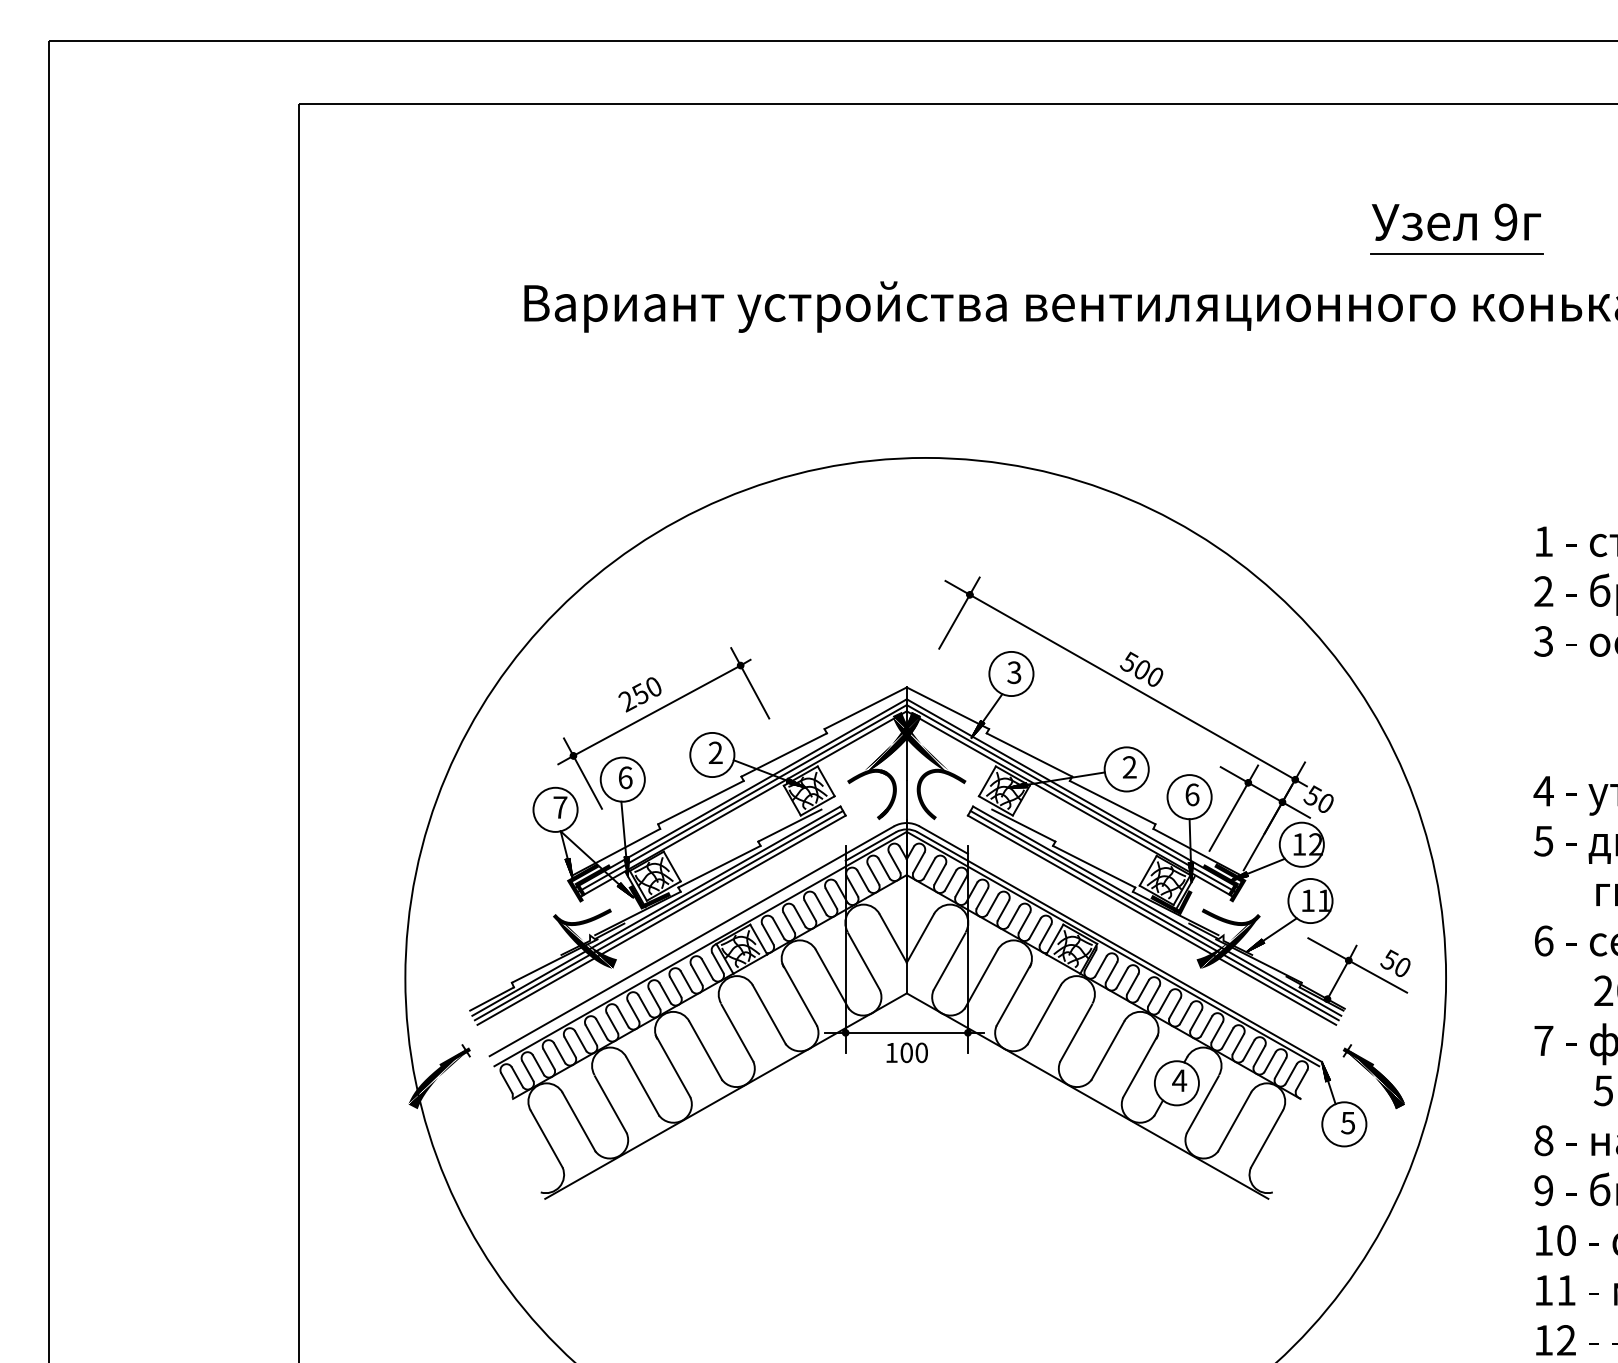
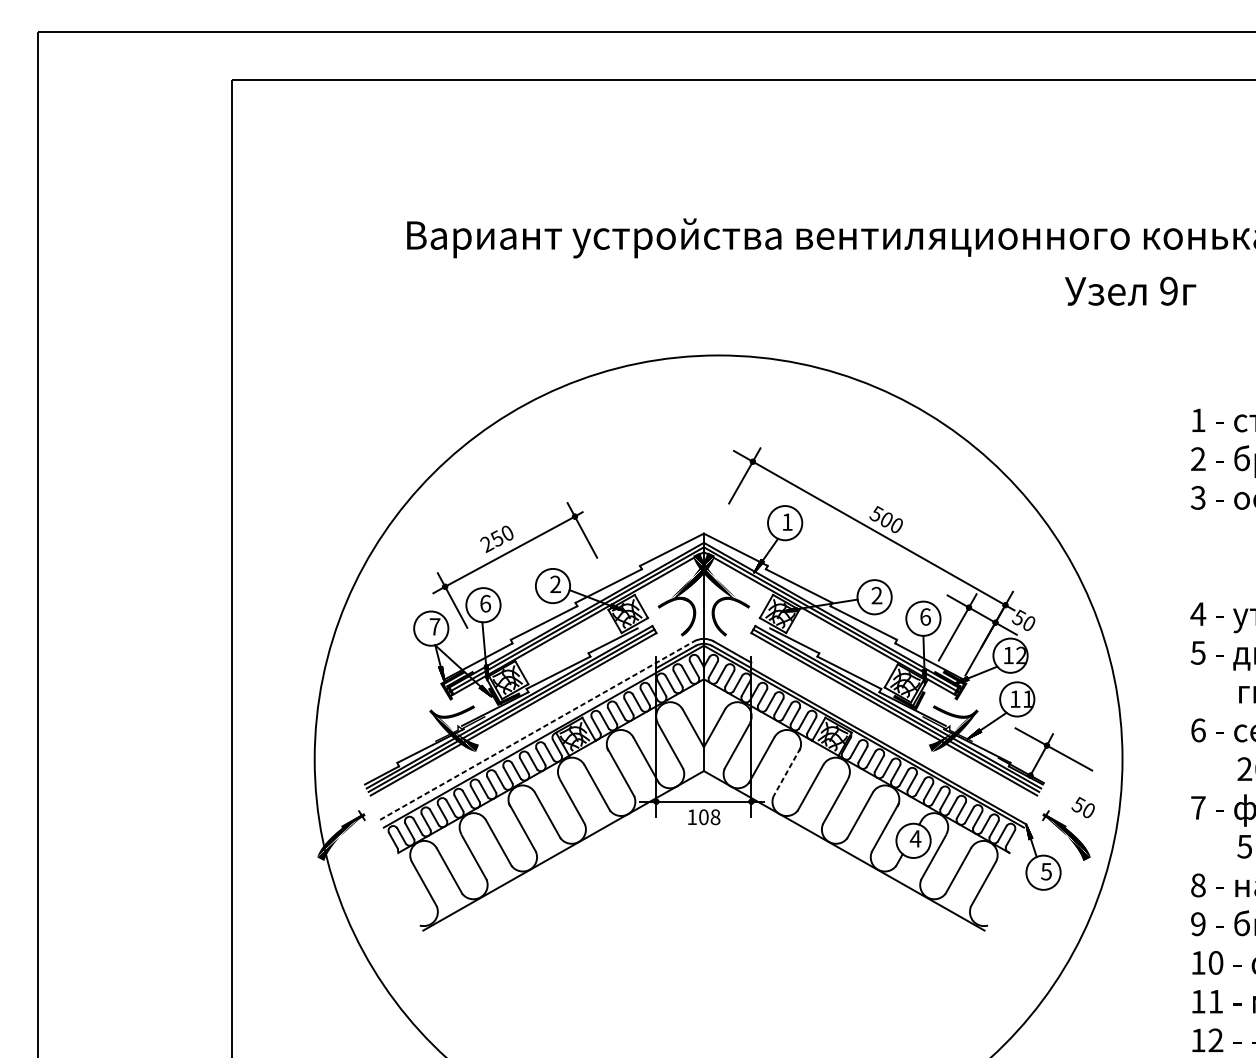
text: (1455, 221) -> (1129, 290), moved
line: (1456, 254) -> (1130, 197), removed
text: (1014, 672) -> (787, 522), 3 -> 1
line: (692, 941) -> (537, 730), solid -> dashed
text: (1395, 962) -> (1083, 806), moved
line: (1013, 995) -> (786, 772), solid -> dashed
text: (921, 1052) -> (715, 816), 100 -> 108

